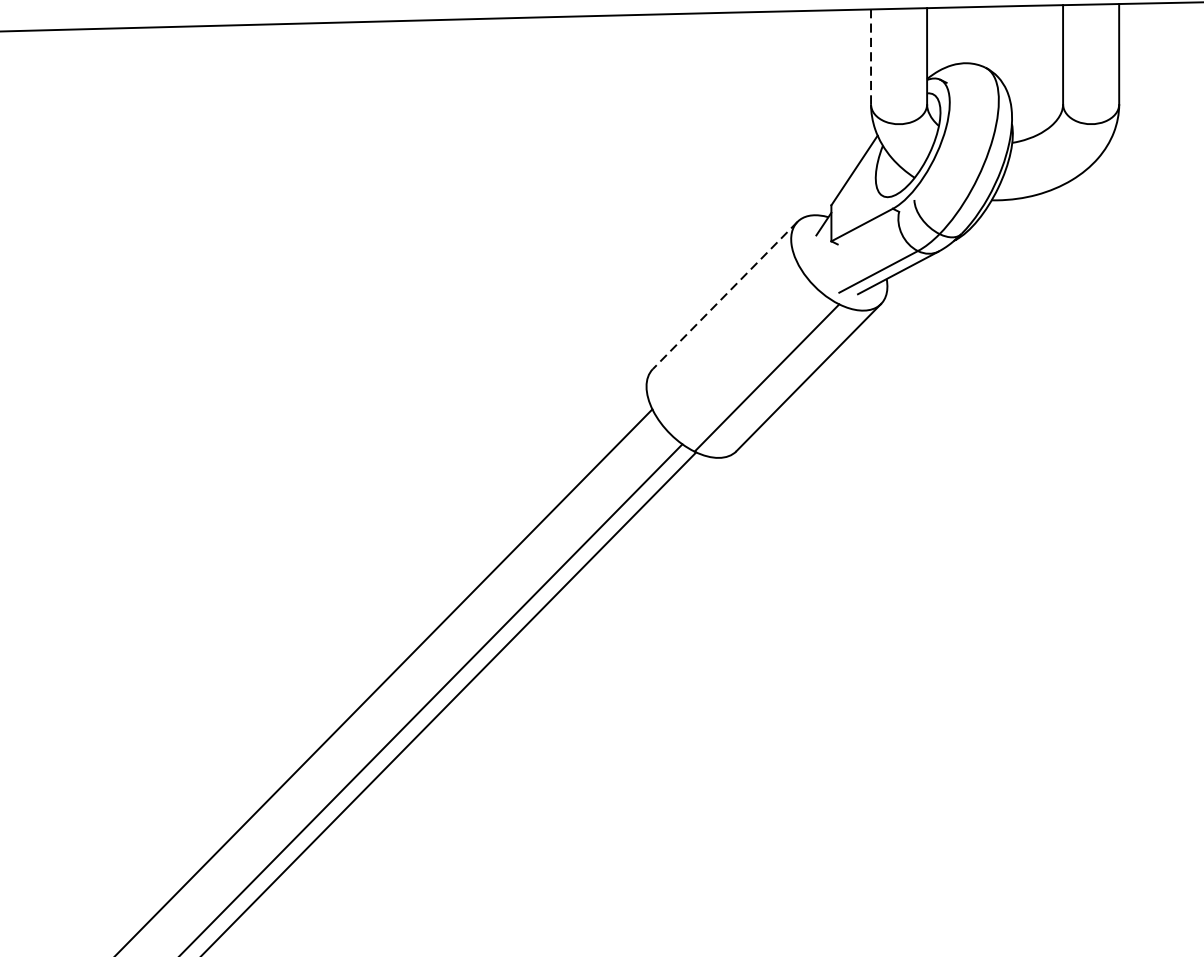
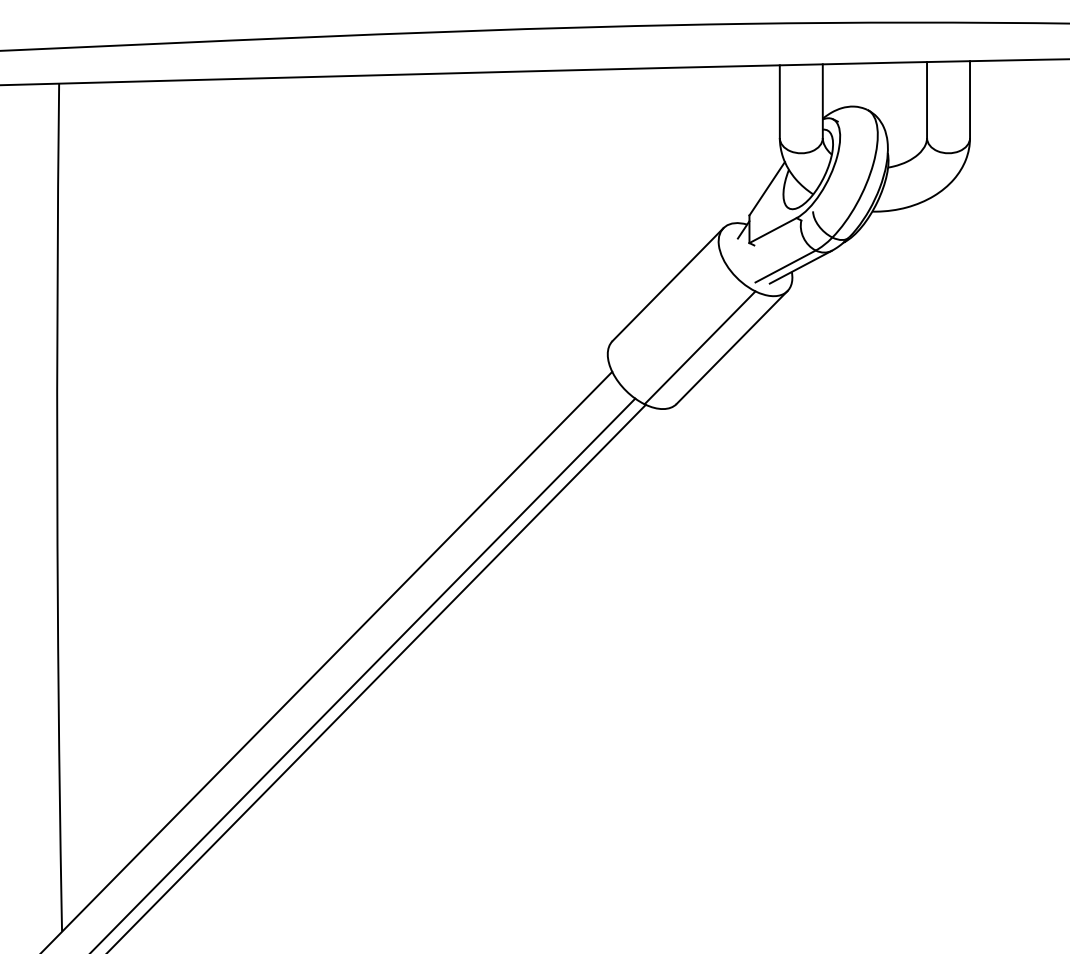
line: (870, 56) -> (779, 101), dashed -> solid
line: (724, 295) -> (667, 284), dashed -> solid

